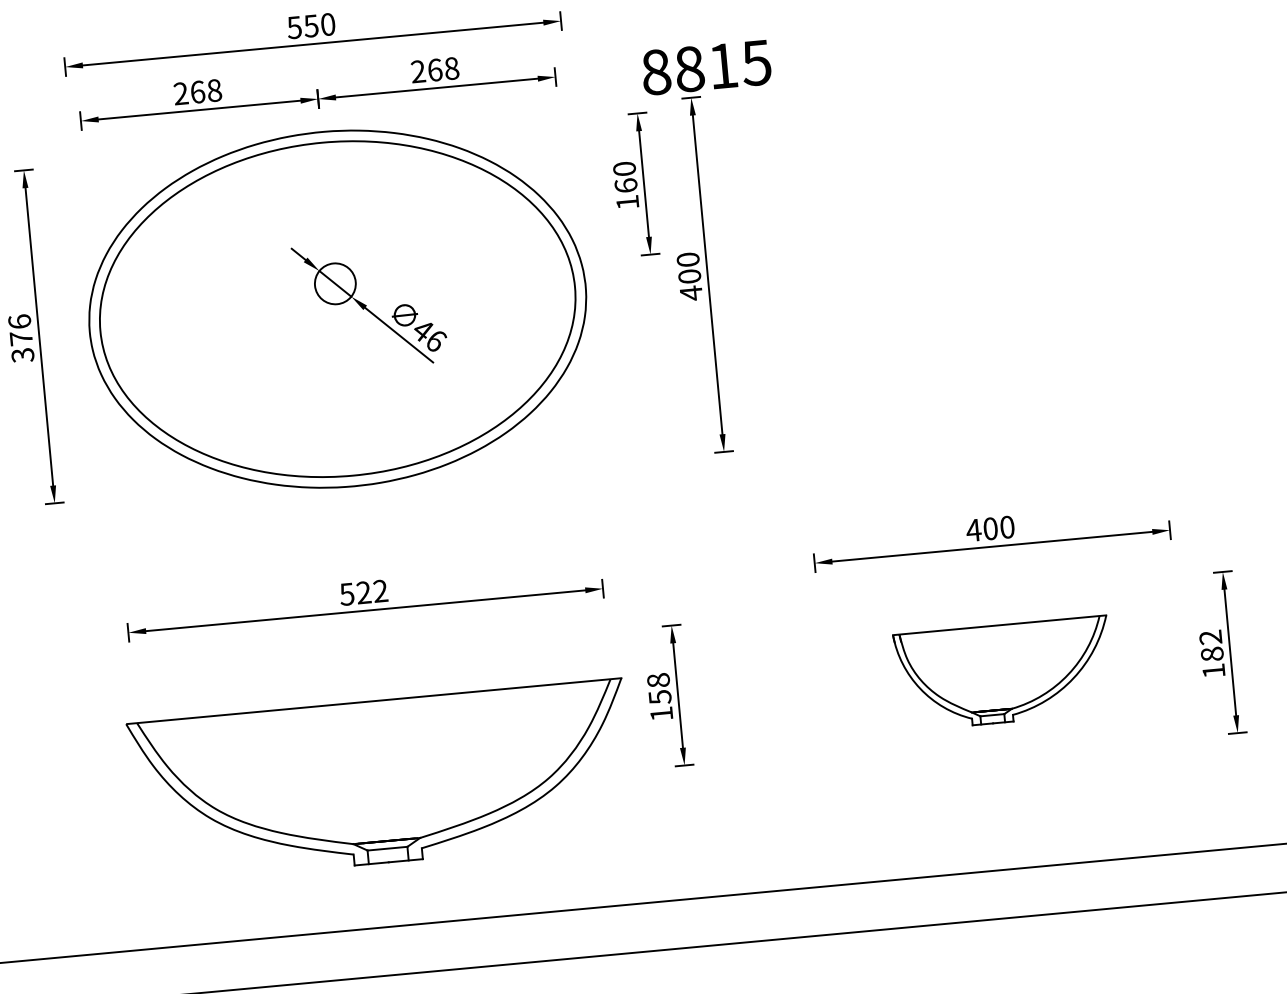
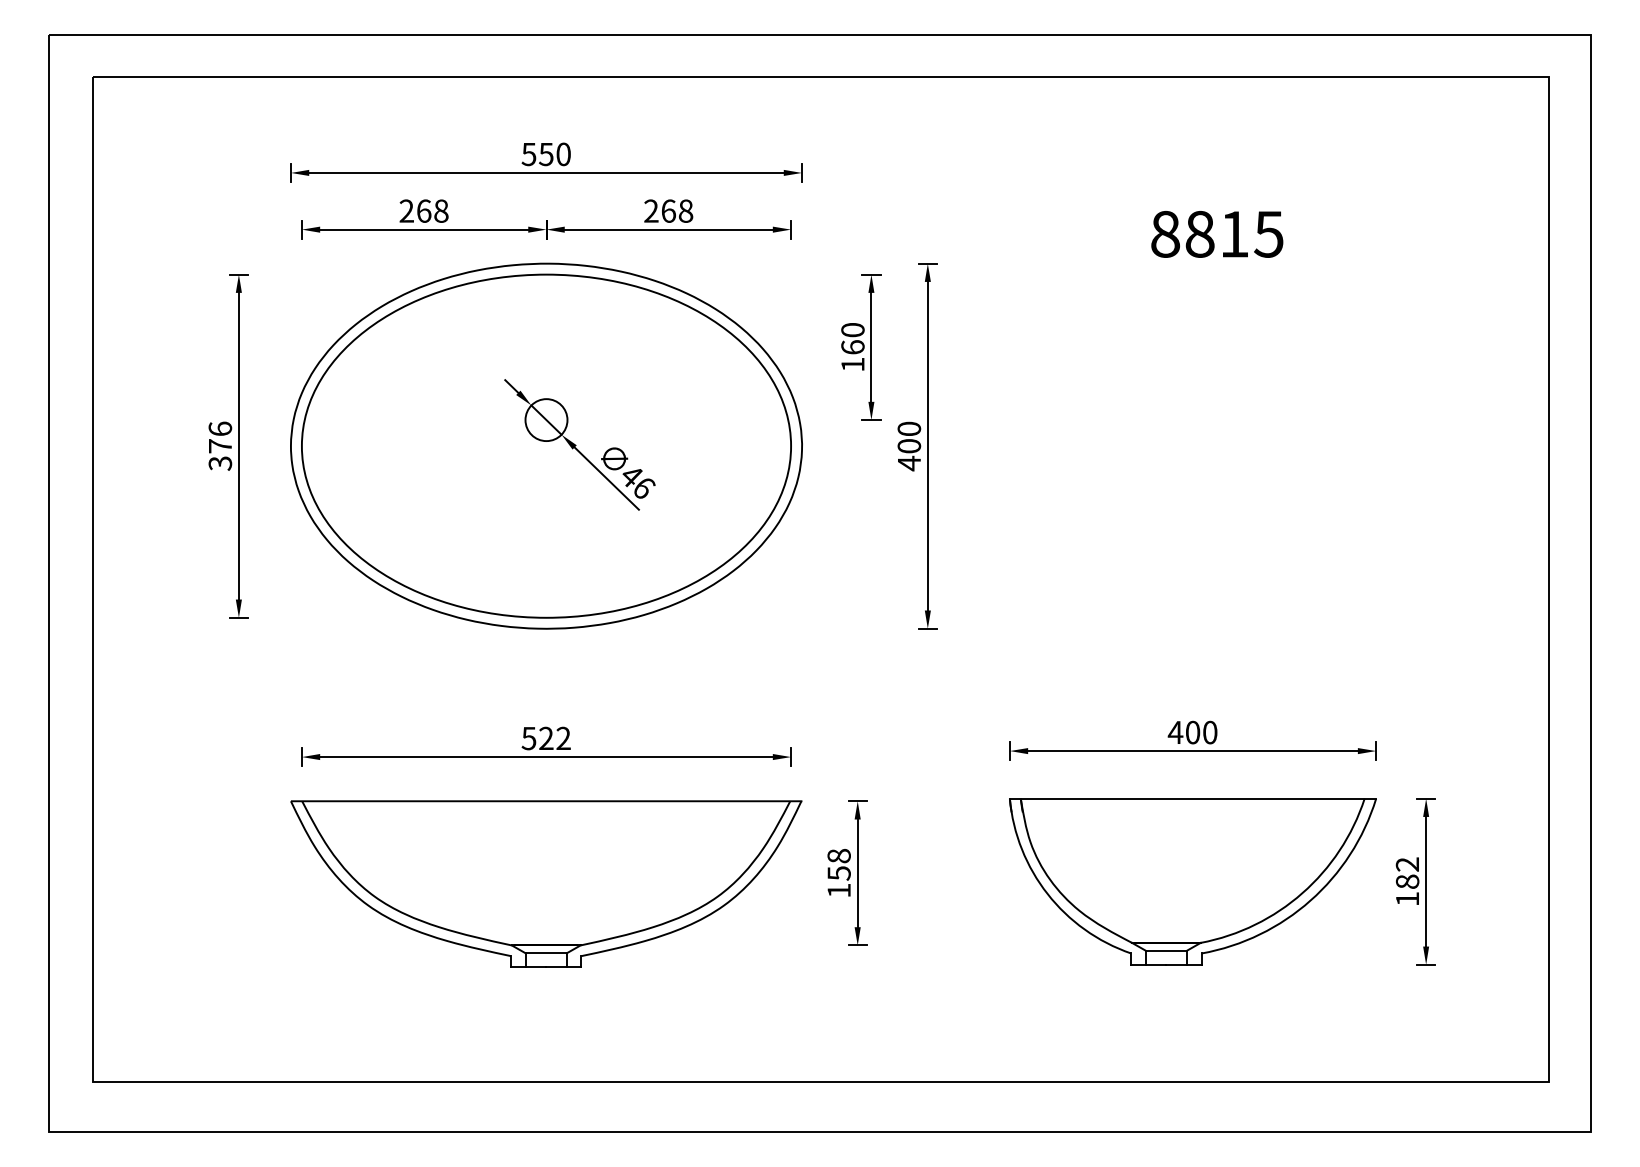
text: (706, 67) -> (1217, 234), moved
part: (1003, 673) -> (1192, 881), size x1.67
part: (381, 780) -> (546, 883), moved

